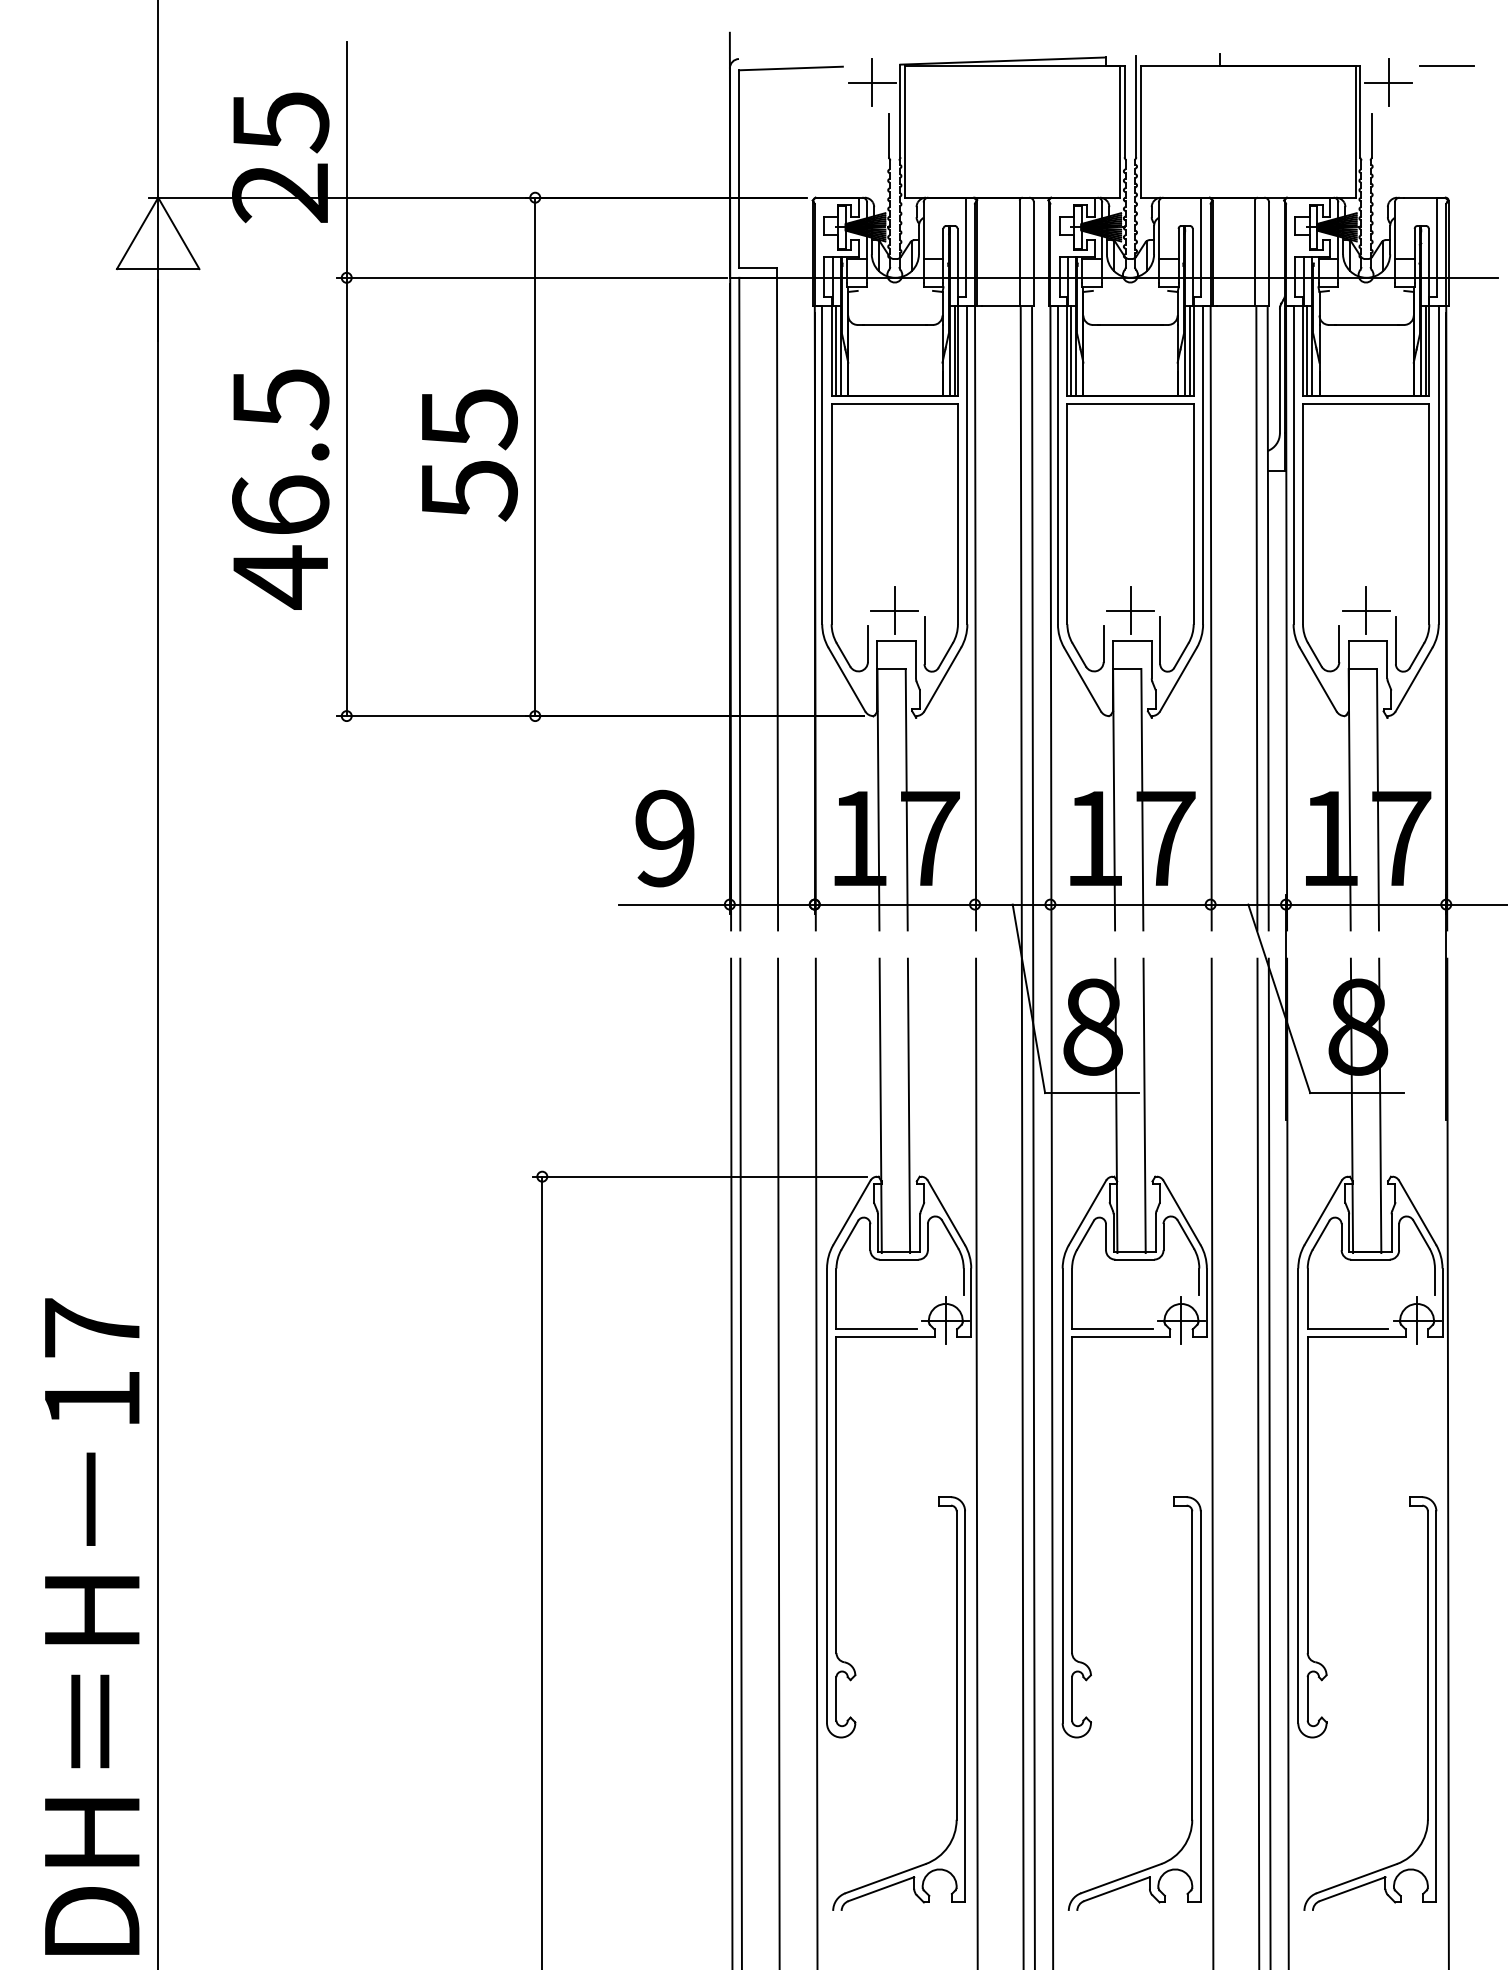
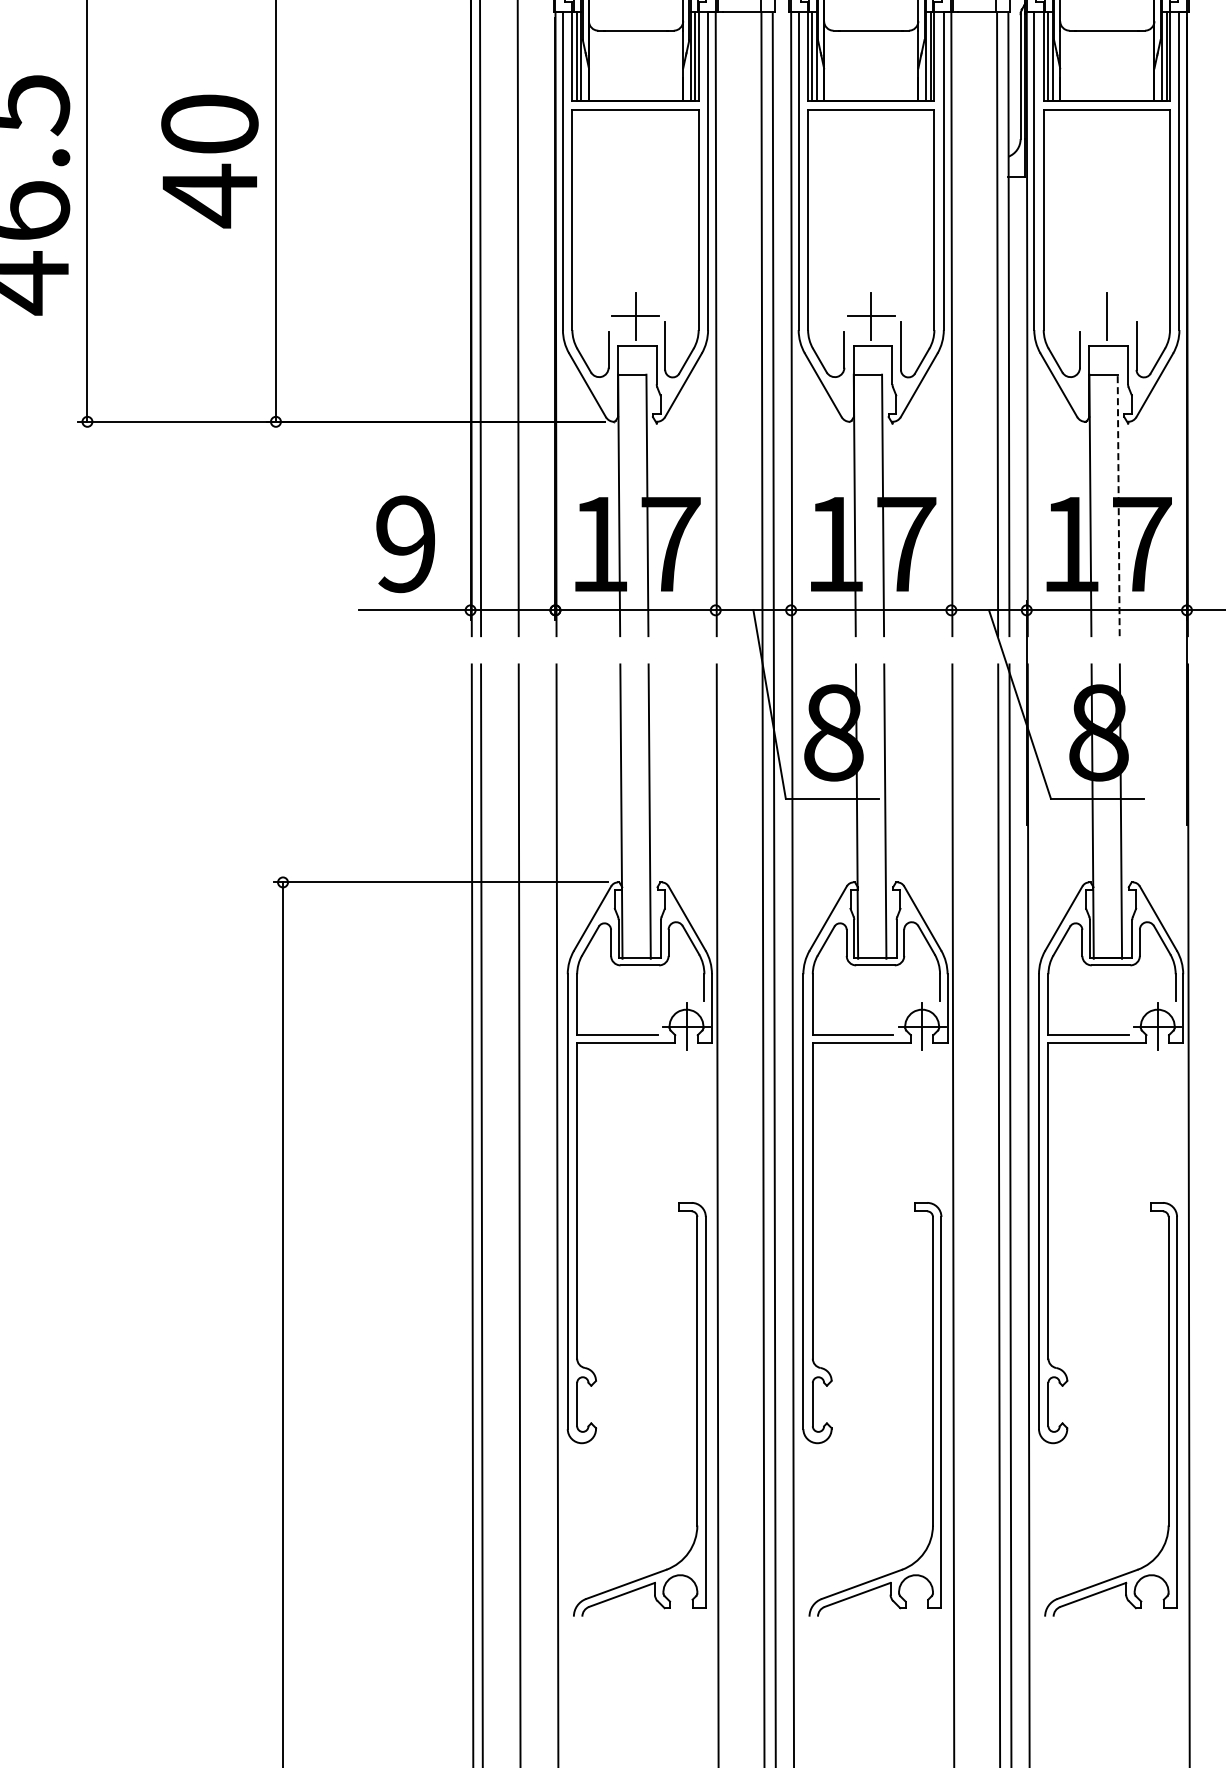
text: (468, 455) -> (209, 161), 55 -> 40
line: (1365, 610) -> (1106, 316), removed
line: (1377, 799) -> (1118, 505), solid -> dashed

